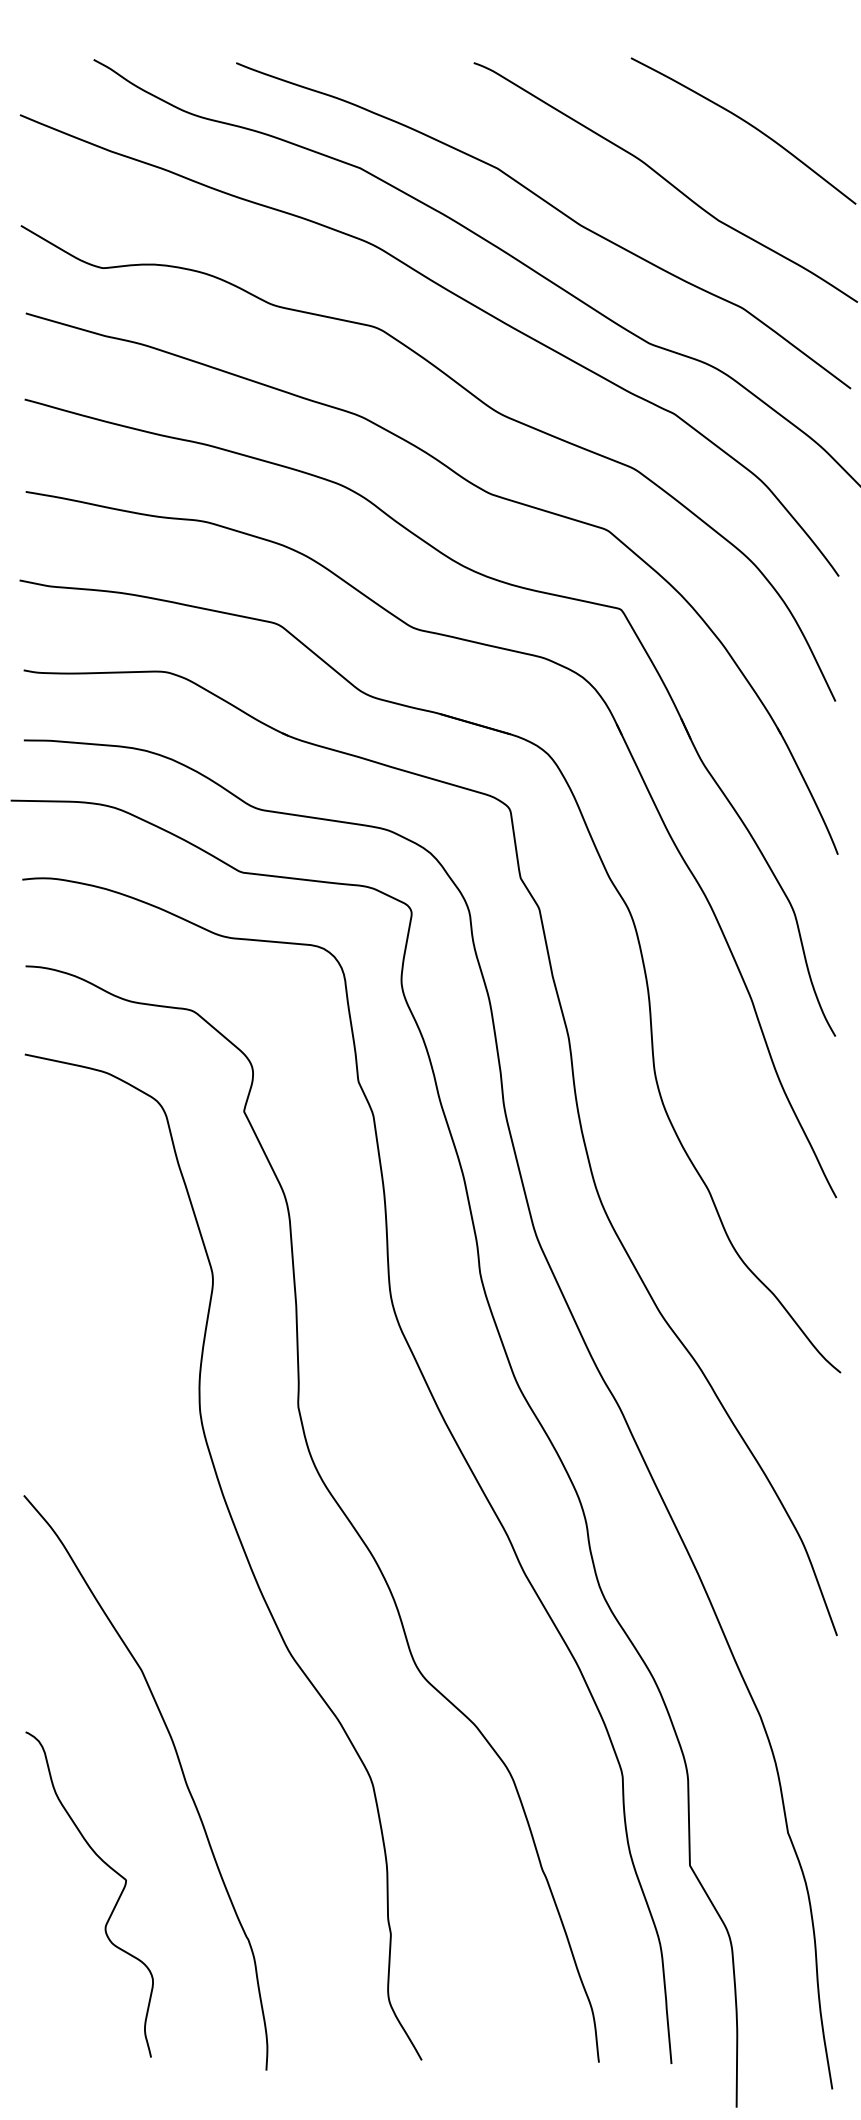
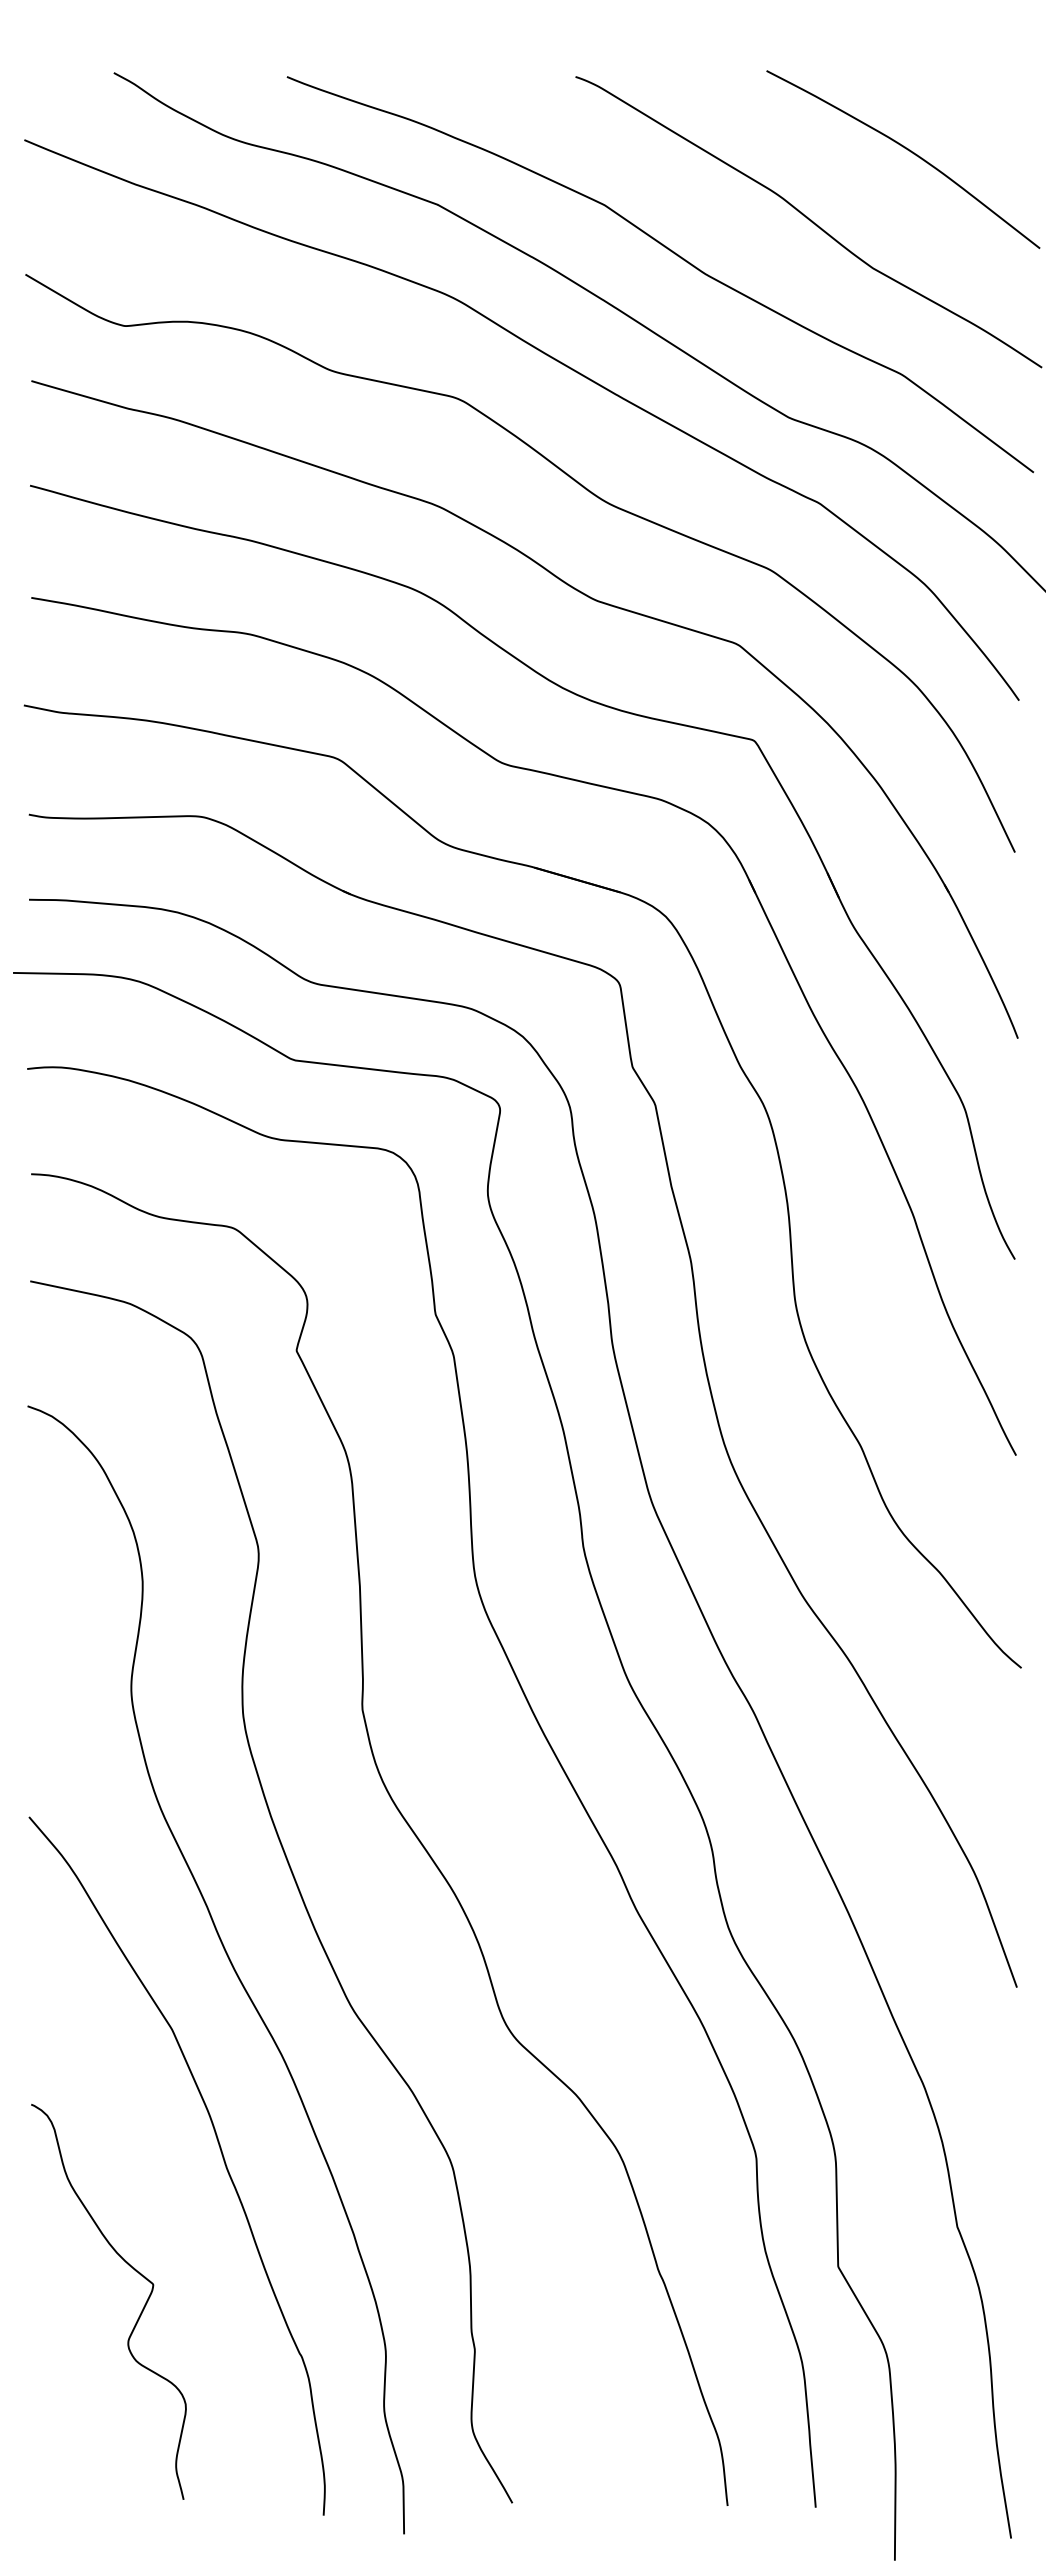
curve: (188, 1614) -> (229, 1961), added

